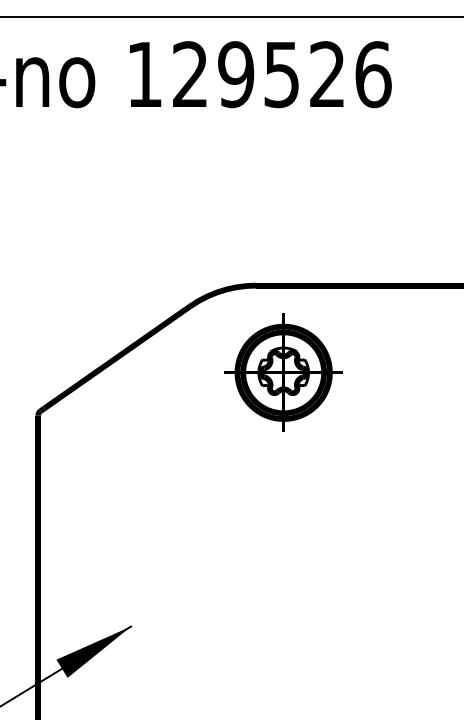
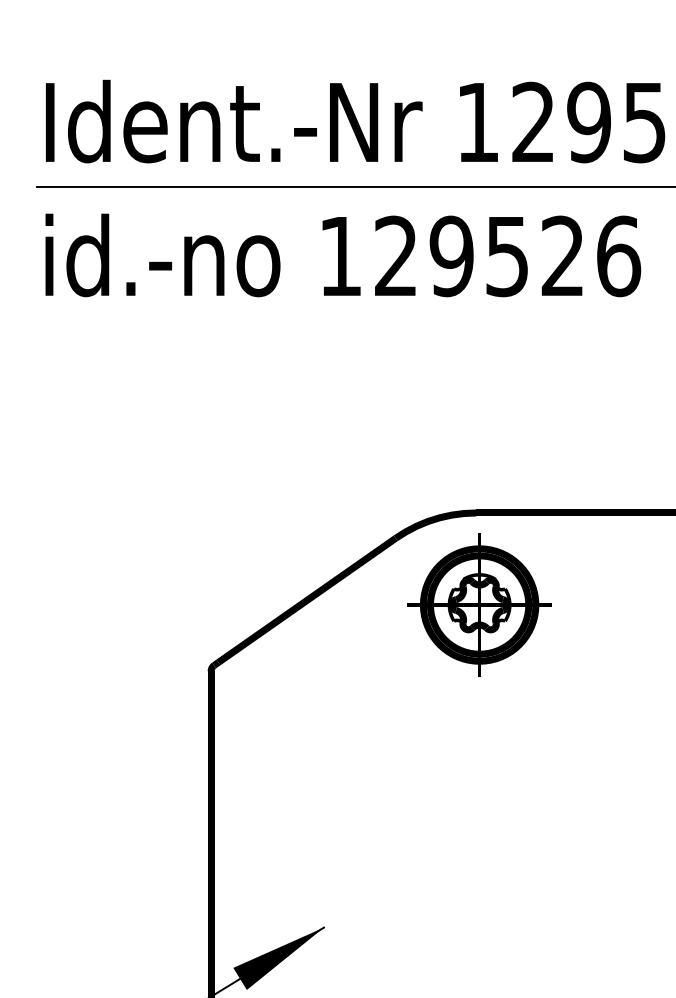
part: (283, 372) -> (479, 604), moved

